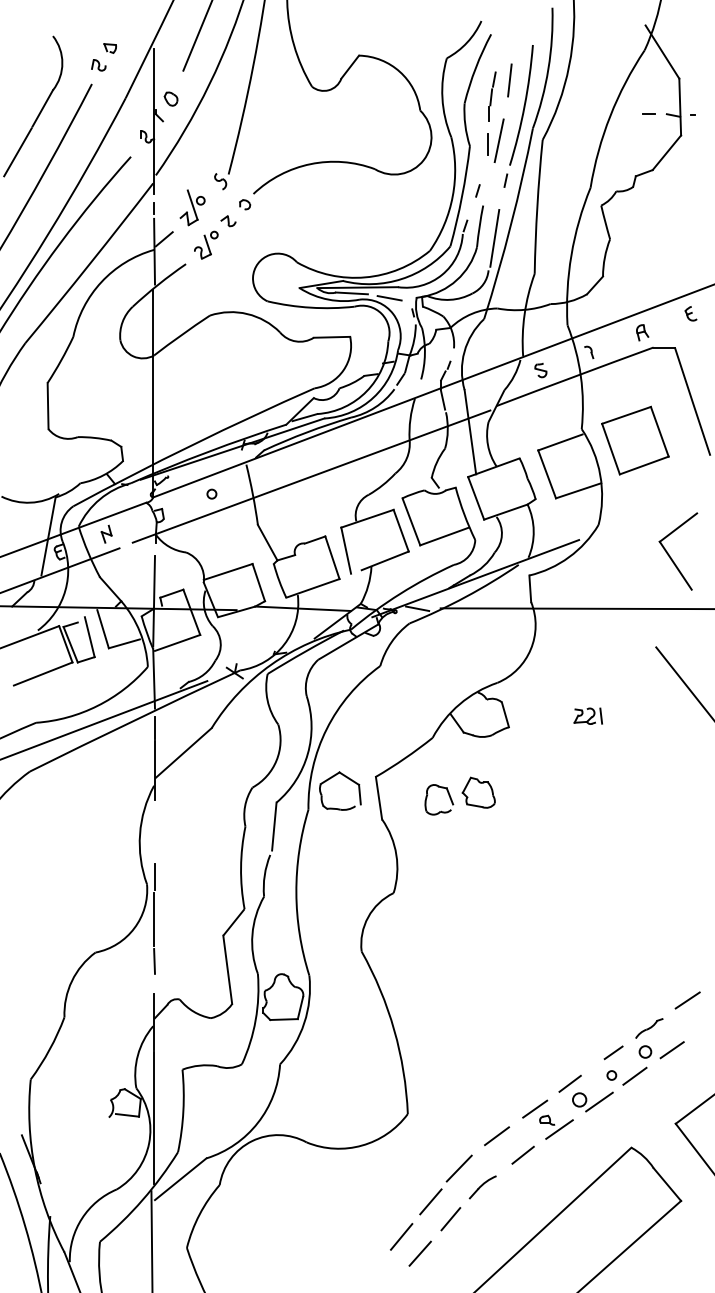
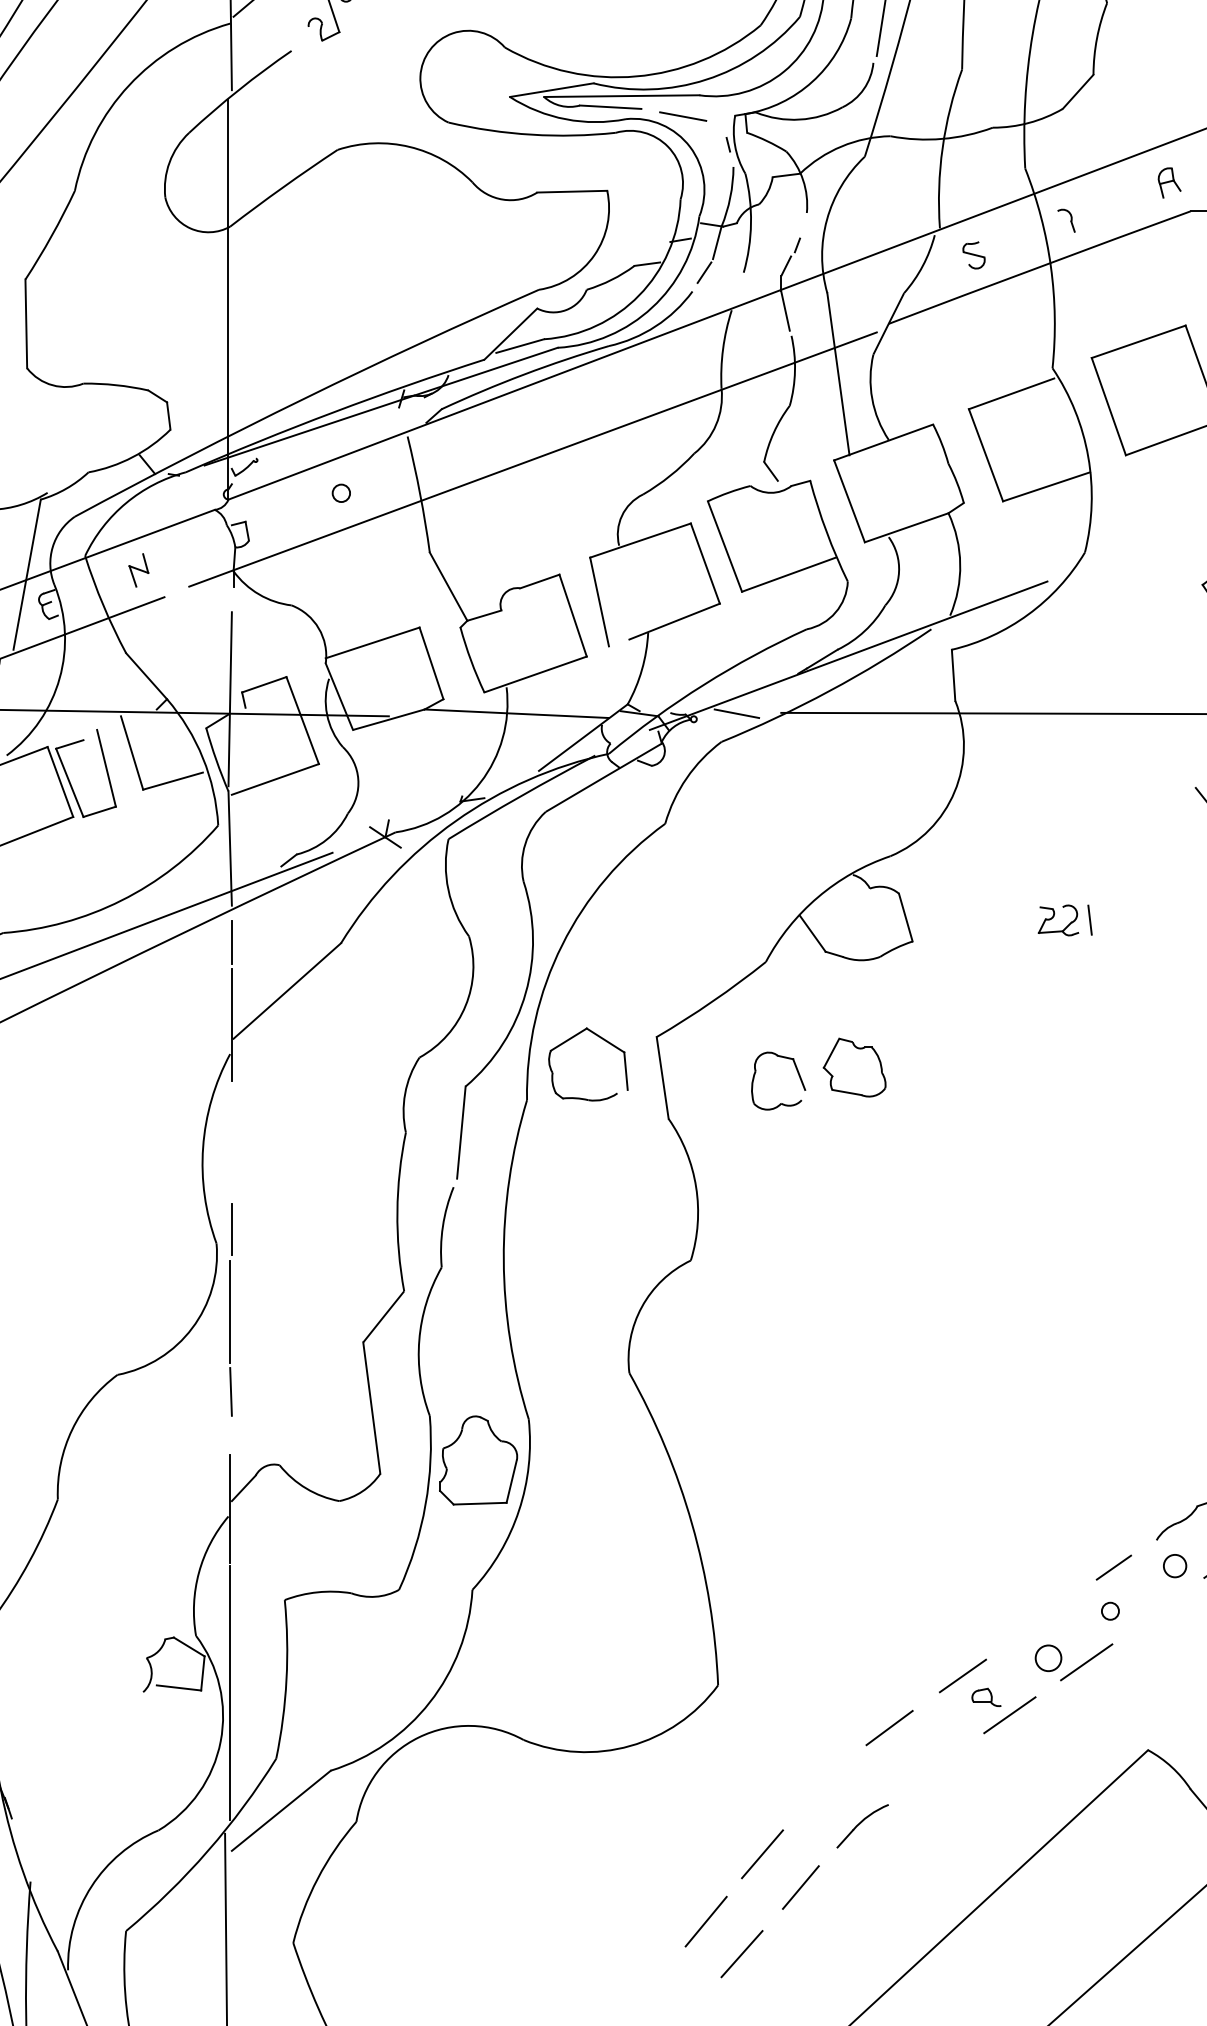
line: (634, 1075) -> (1154, 1611), removed
line: (569, 1083) -> (1029, 1626), removed
line: (522, 1154) -> (938, 1763), removed
line: (458, 1168) -> (815, 1790), removed

